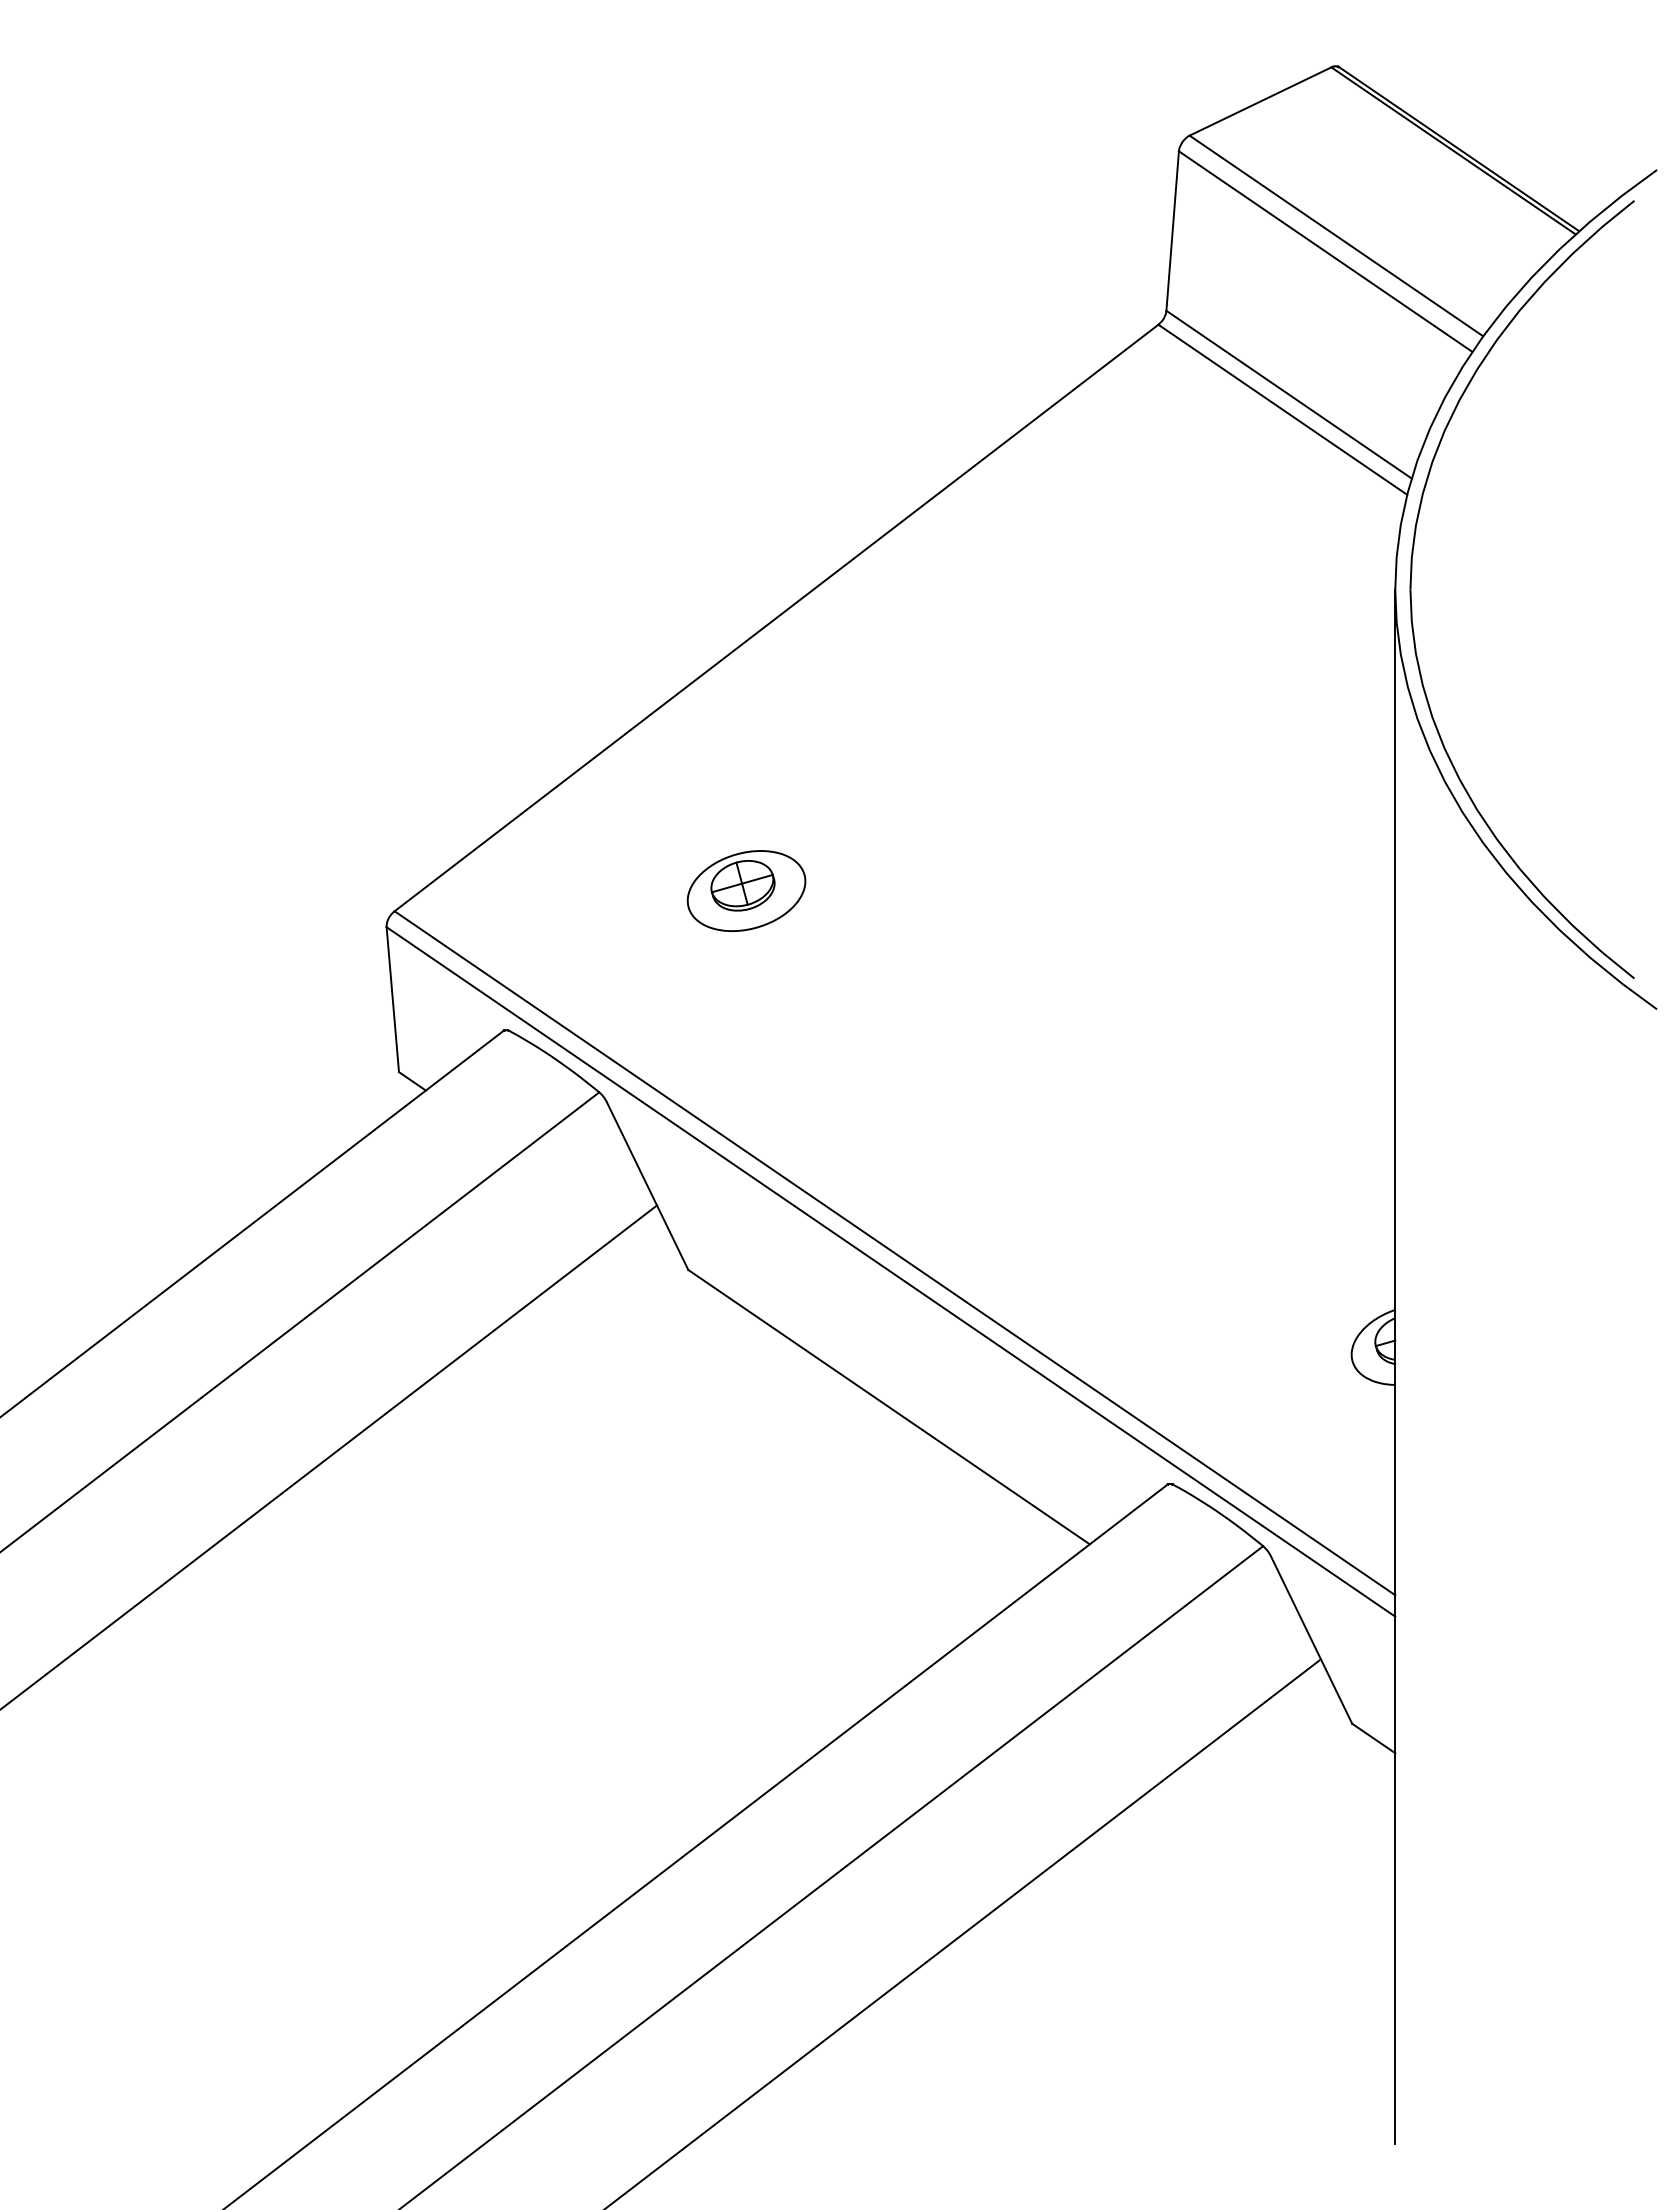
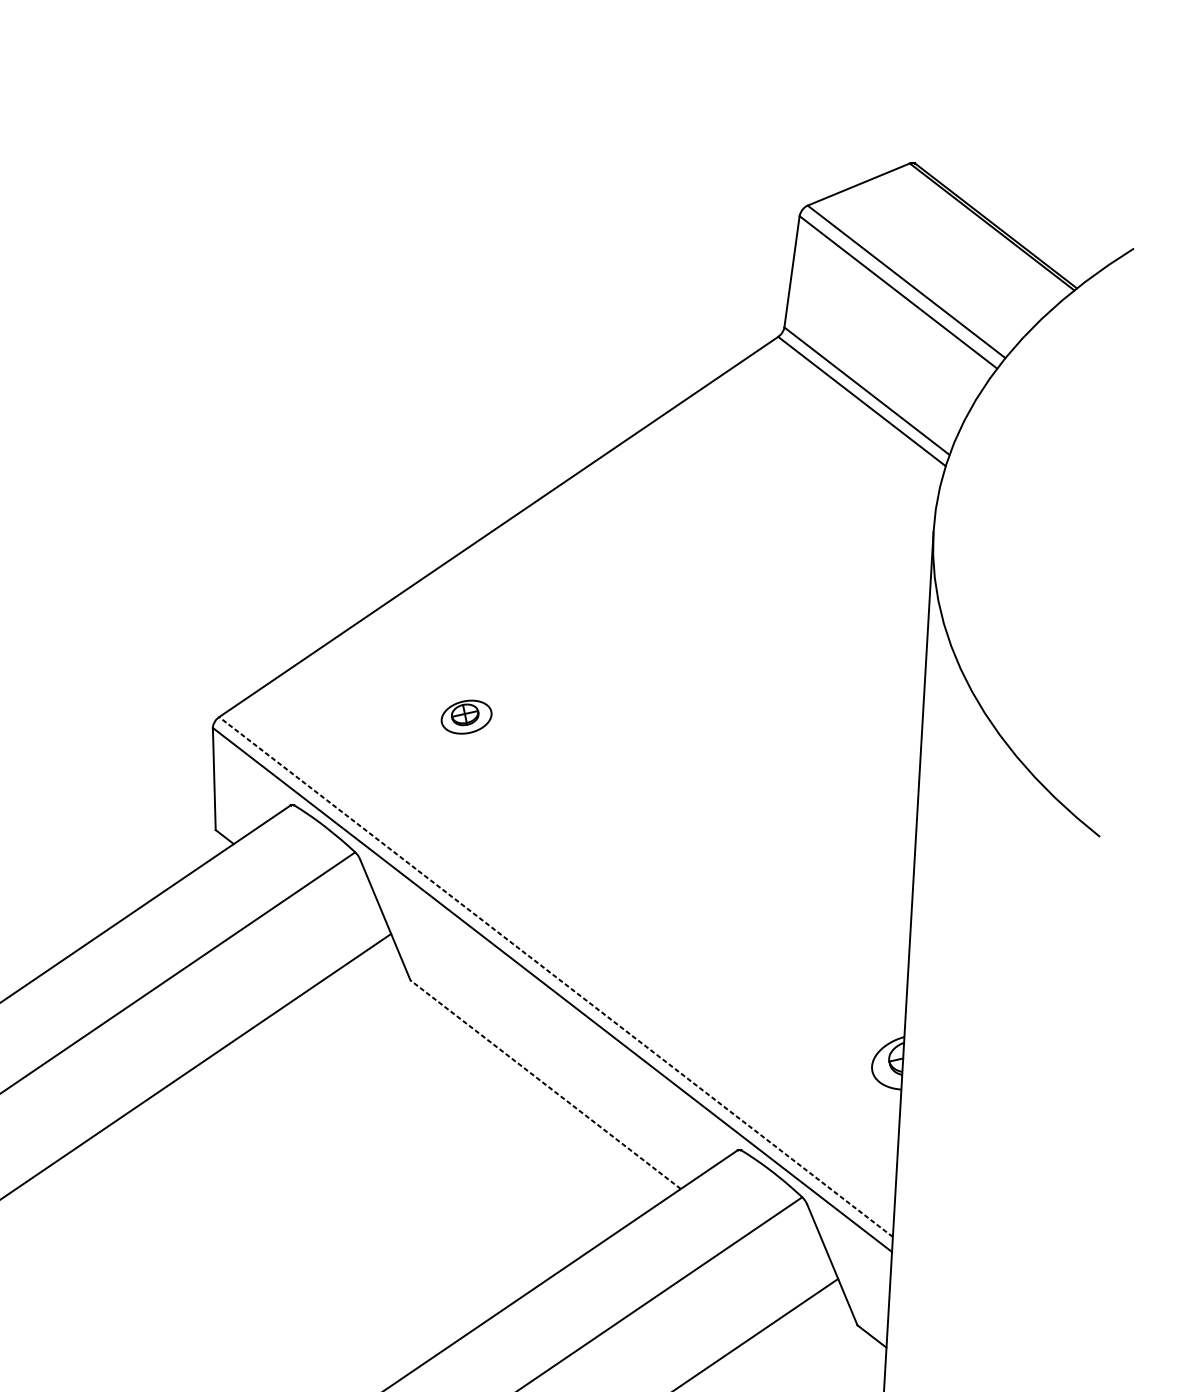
part: (1411, 589) -> (944, 532), removed
part: (746, 890) -> (466, 716), size x0.6
line: (894, 1252) -> (555, 976), solid -> dashed
line: (888, 1406) -> (545, 1084), solid -> dashed

